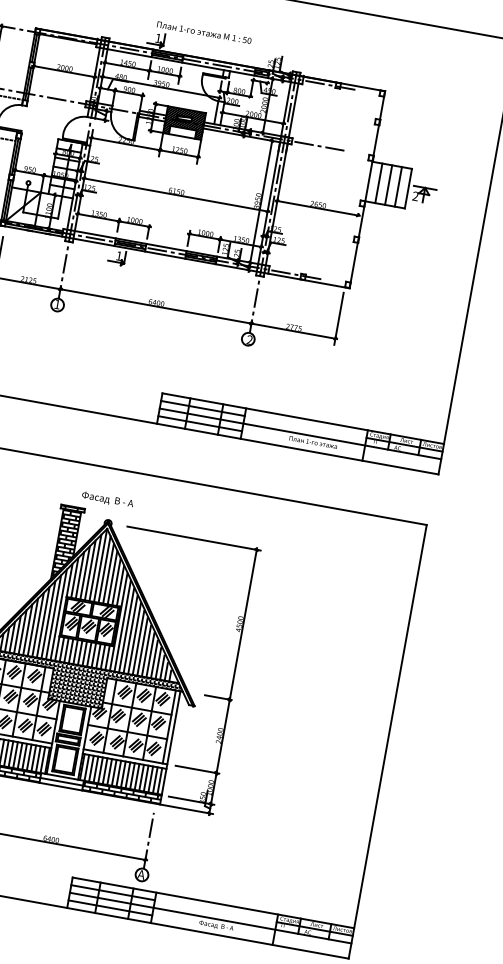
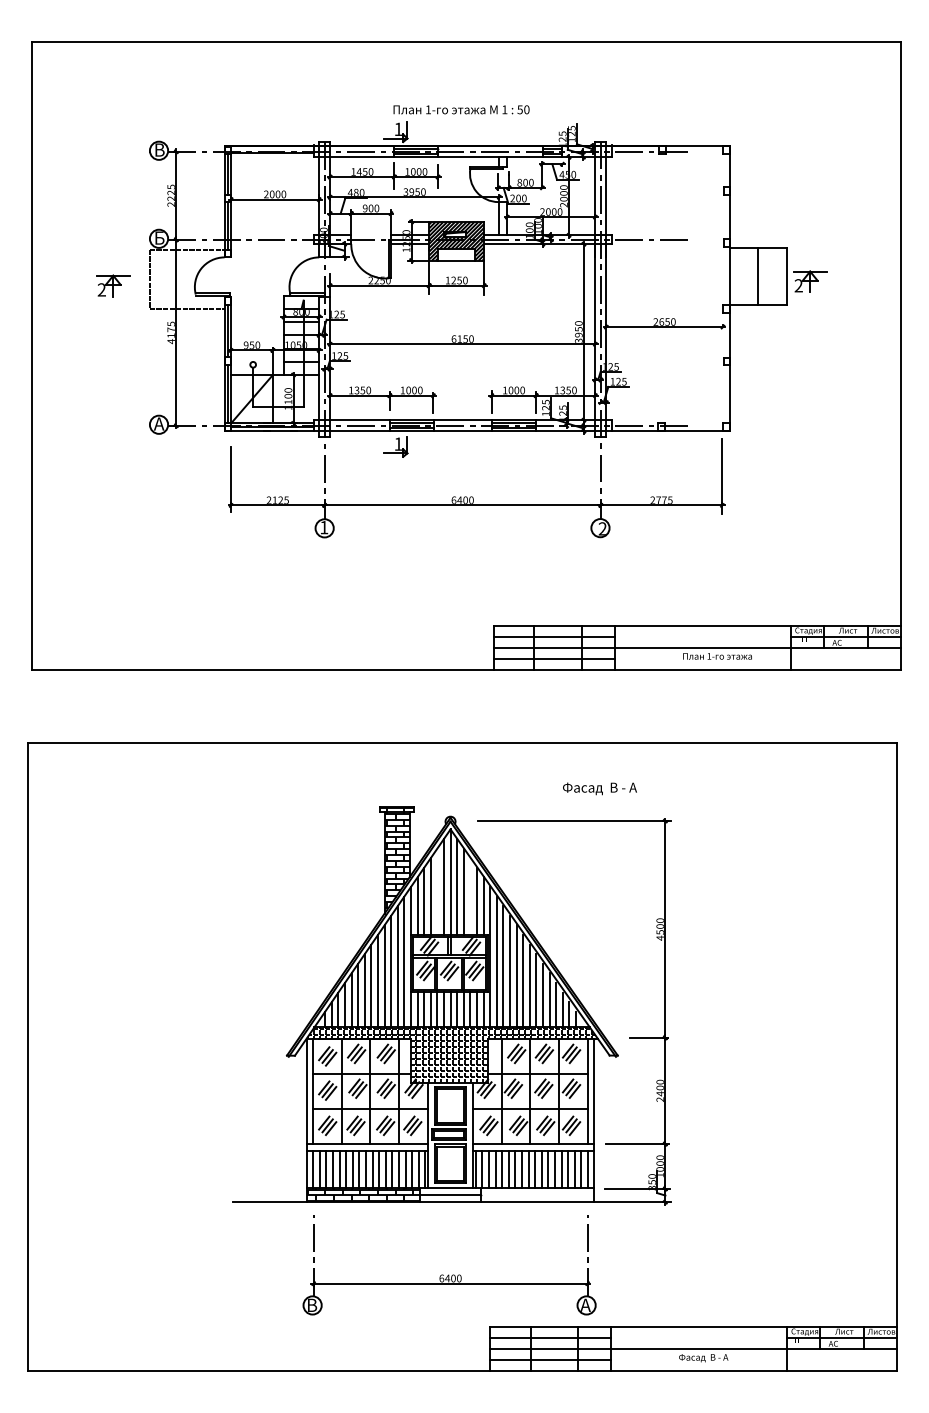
line: (379, 183) -> (744, 276), removed
line: (398, 186) -> (772, 276), removed
text: (107, 499) -> (599, 788), moved
line: (90, 570) -> (437, 891), removed
line: (112, 577) -> (470, 896), removed
hatch: (121, 792) -> (537, 1195), removed

